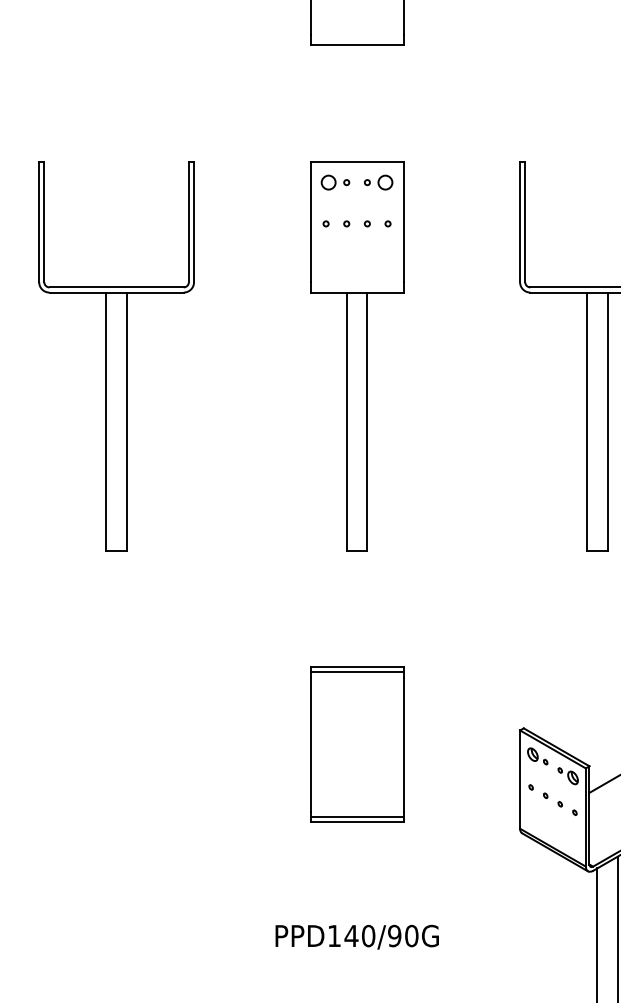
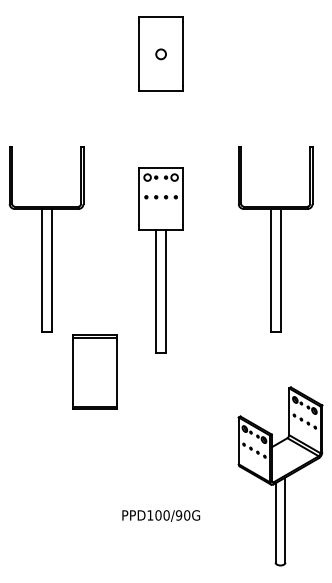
part: (355, 356) -> (160, 260), moved
part: (355, 743) -> (94, 371), moved
text: (351, 936) -> (158, 515), PPD140/90G -> PPD100/90G

